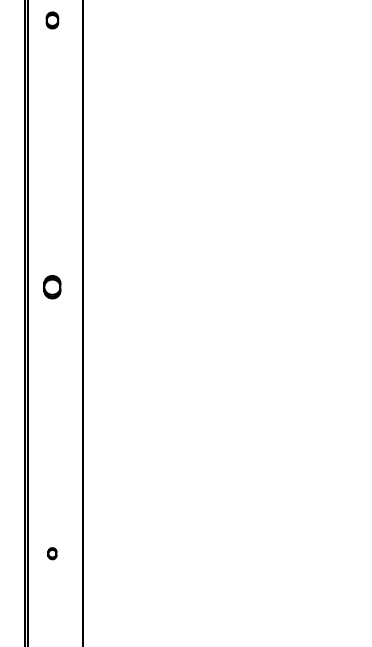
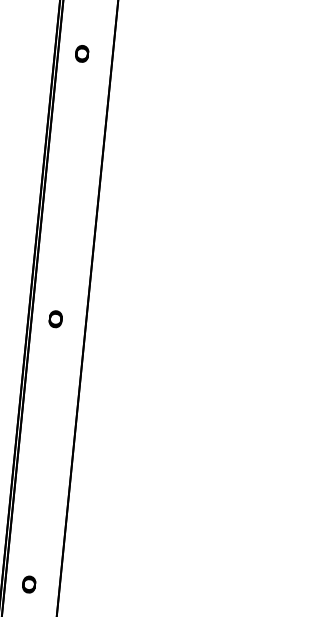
part: (52, 286) -> (55, 318), size x0.71
part: (52, 553) -> (29, 584), size x1.43

